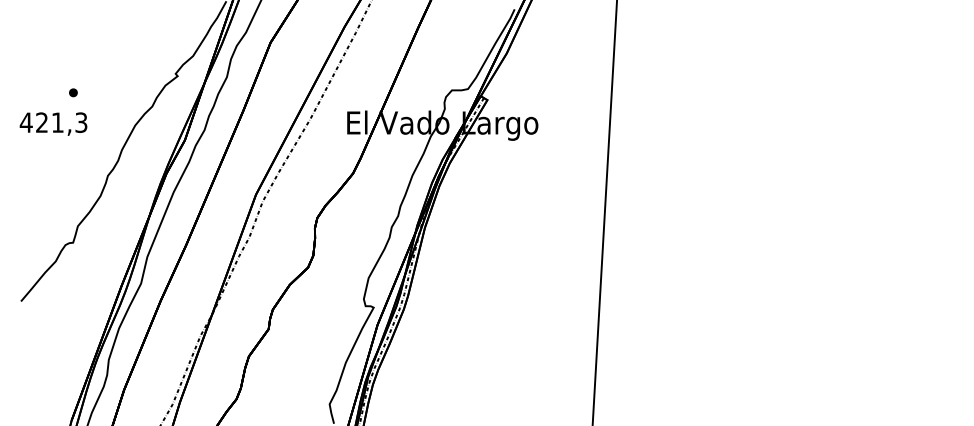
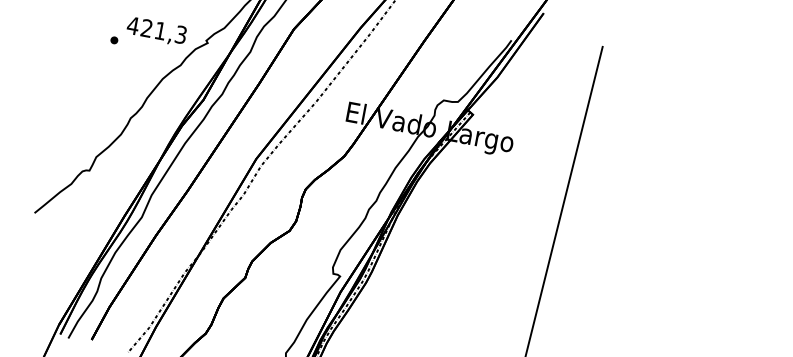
text: (53, 123) -> (156, 30), moved

